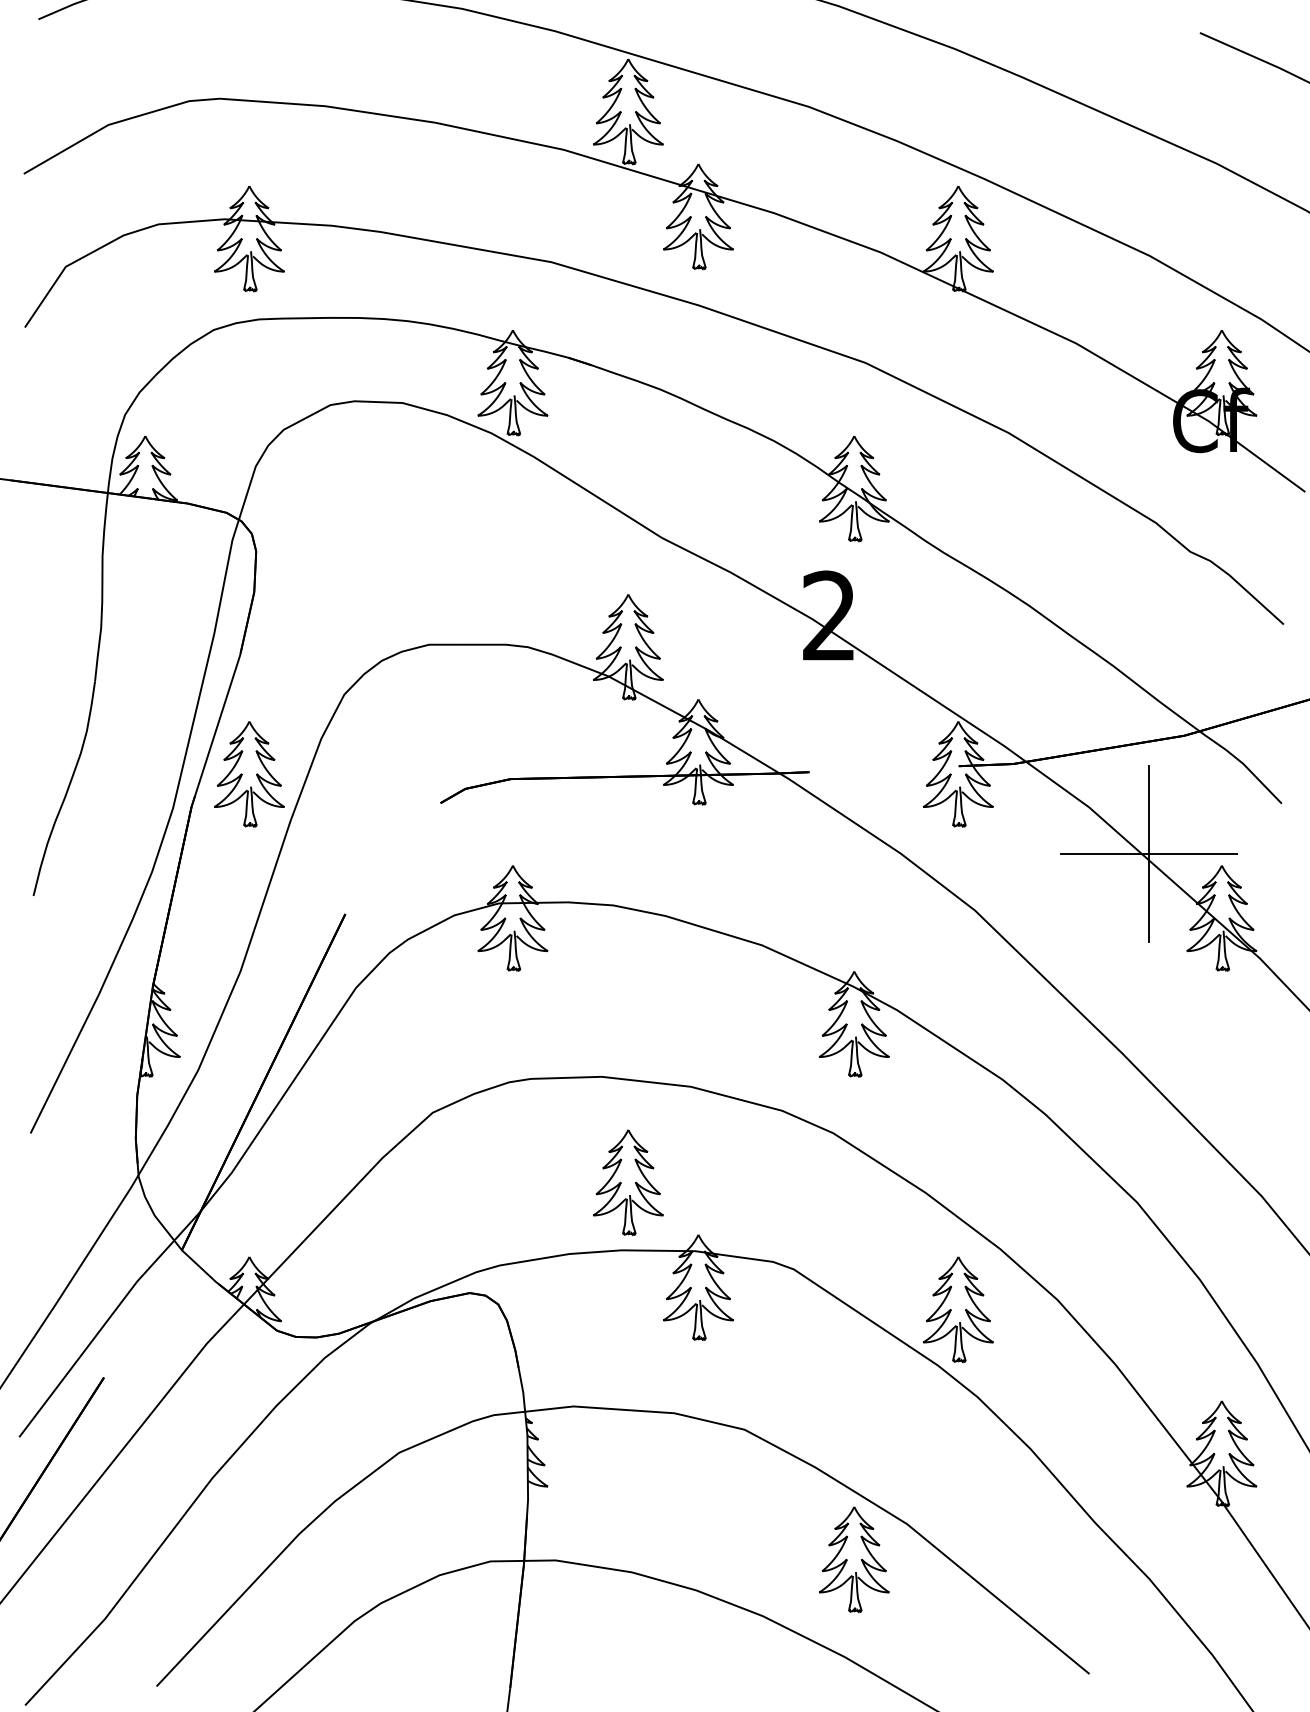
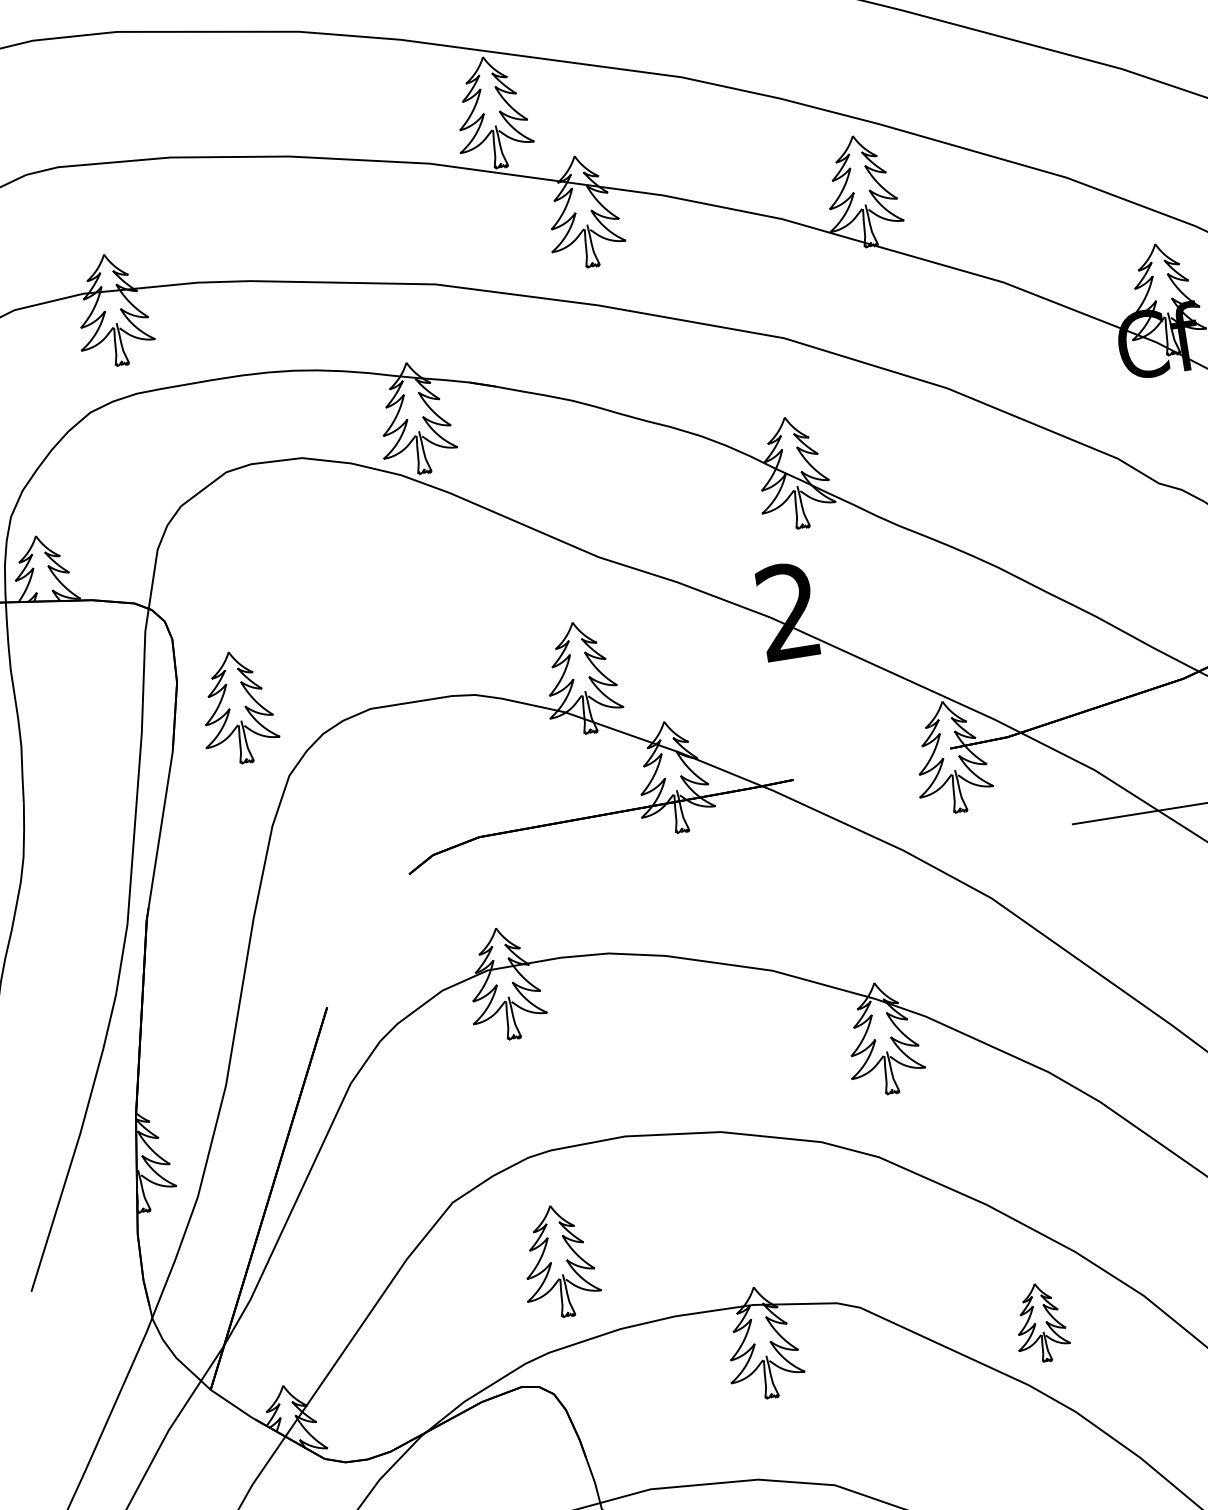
part: (249, 774) -> (237, 708), moved
line: (1148, 853) -> (1165, 809), removed
part: (628, 1182) -> (559, 1261), moved
part: (958, 1309) -> (1040, 1322), size x0.7

